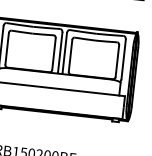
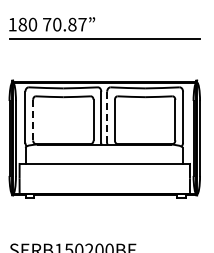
line: (7, 48) -> (33, 119), solid -> dashed
line: (65, 53) -> (107, 117), solid -> dashed

